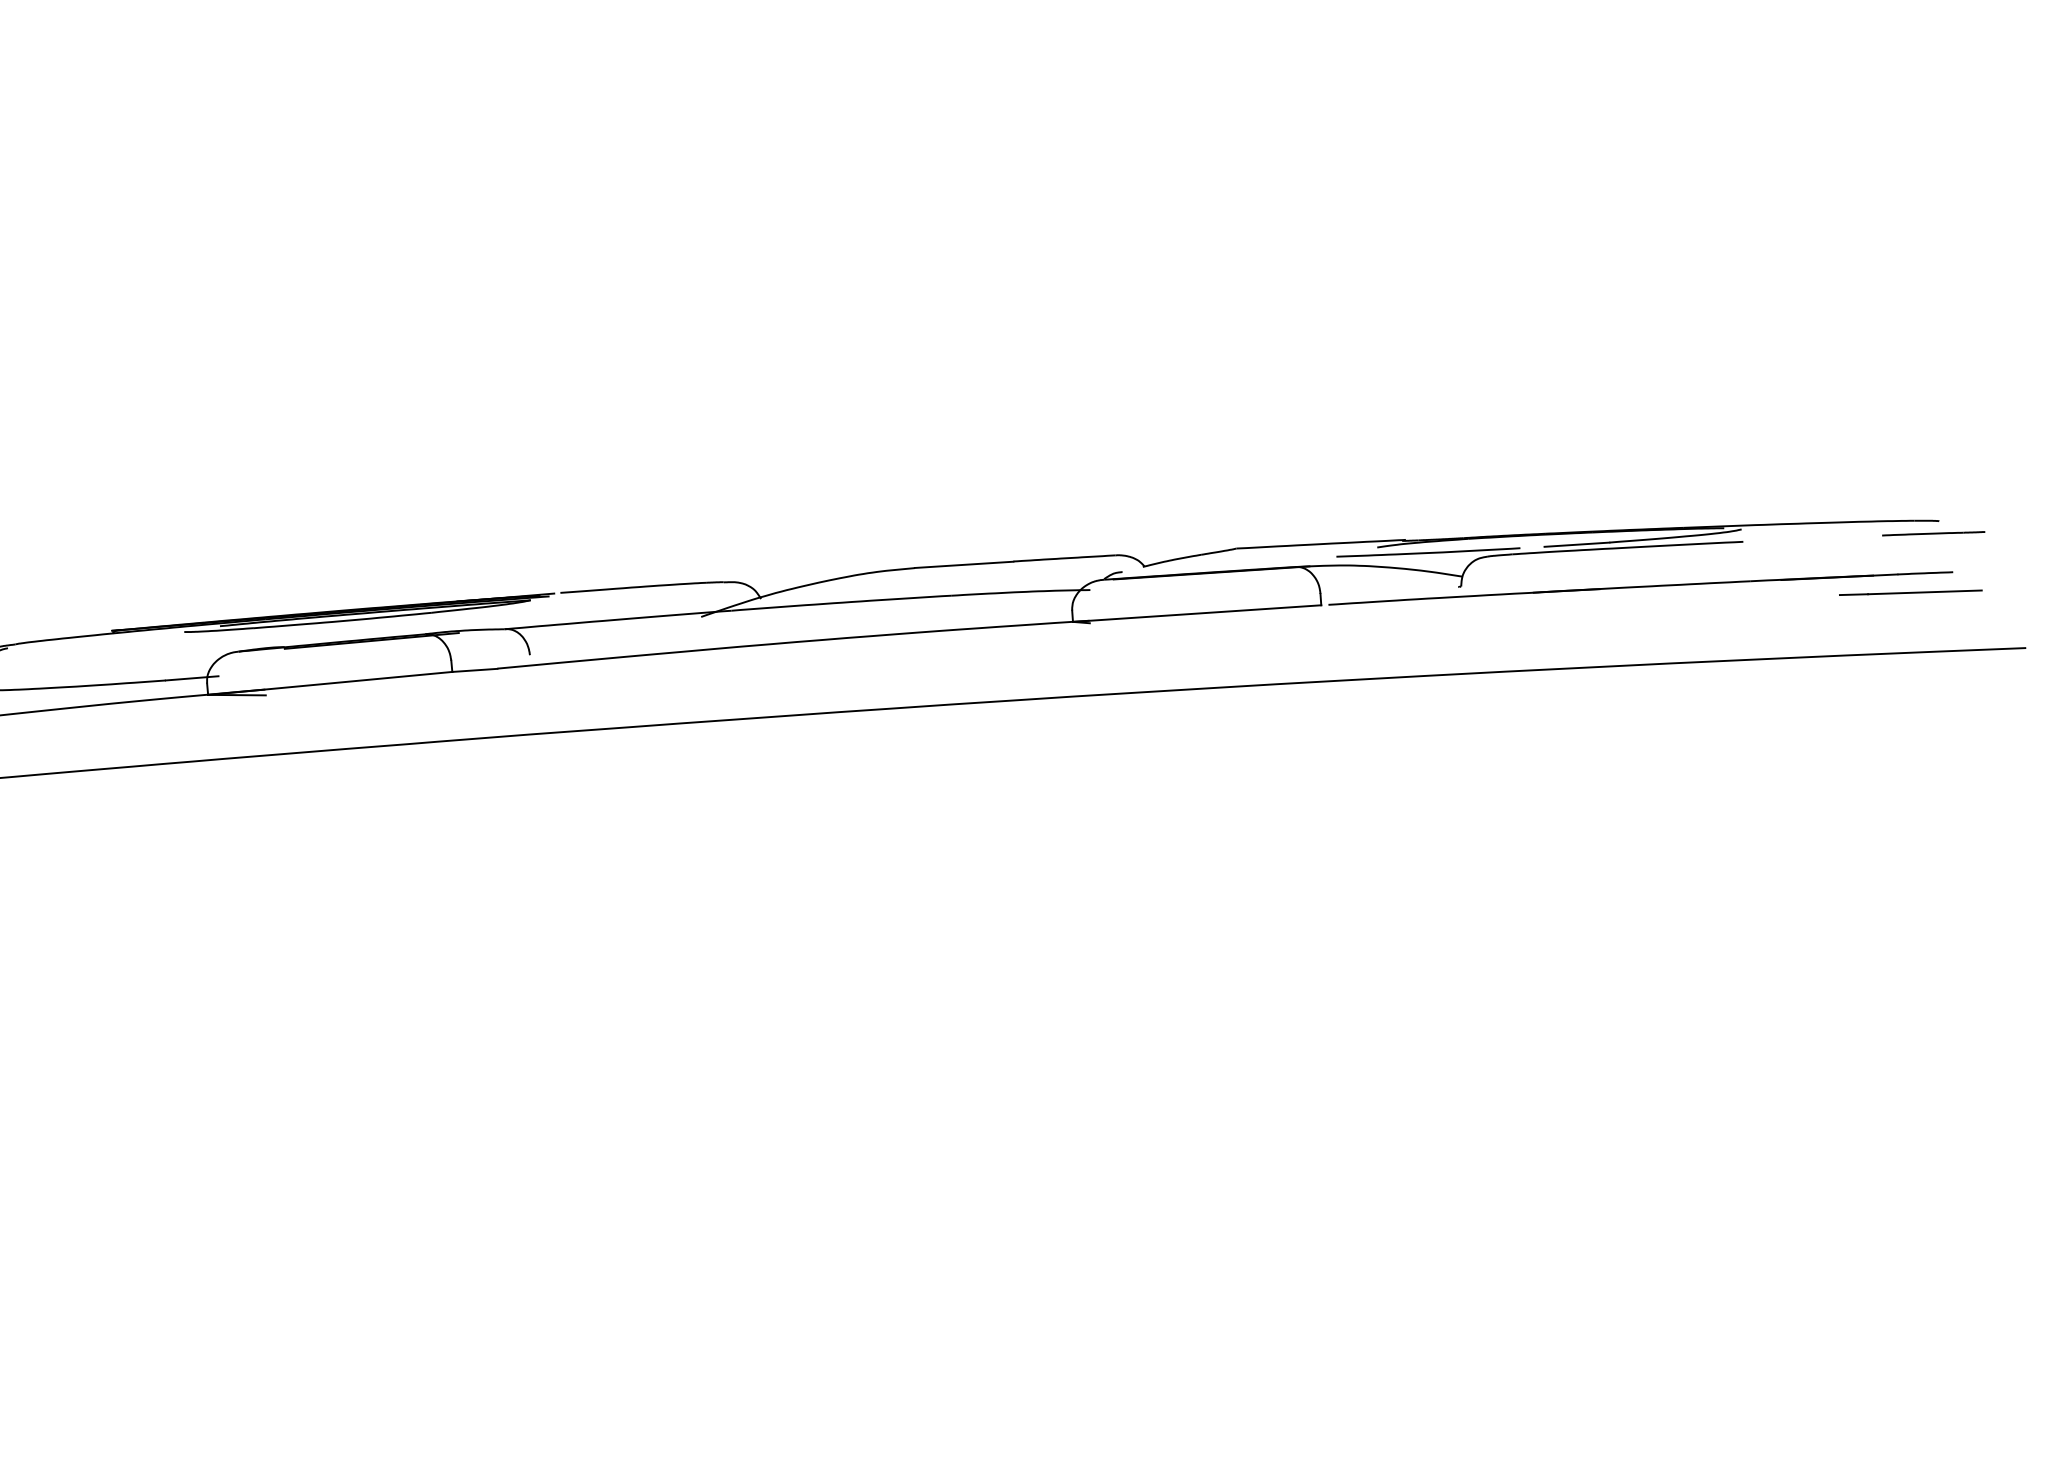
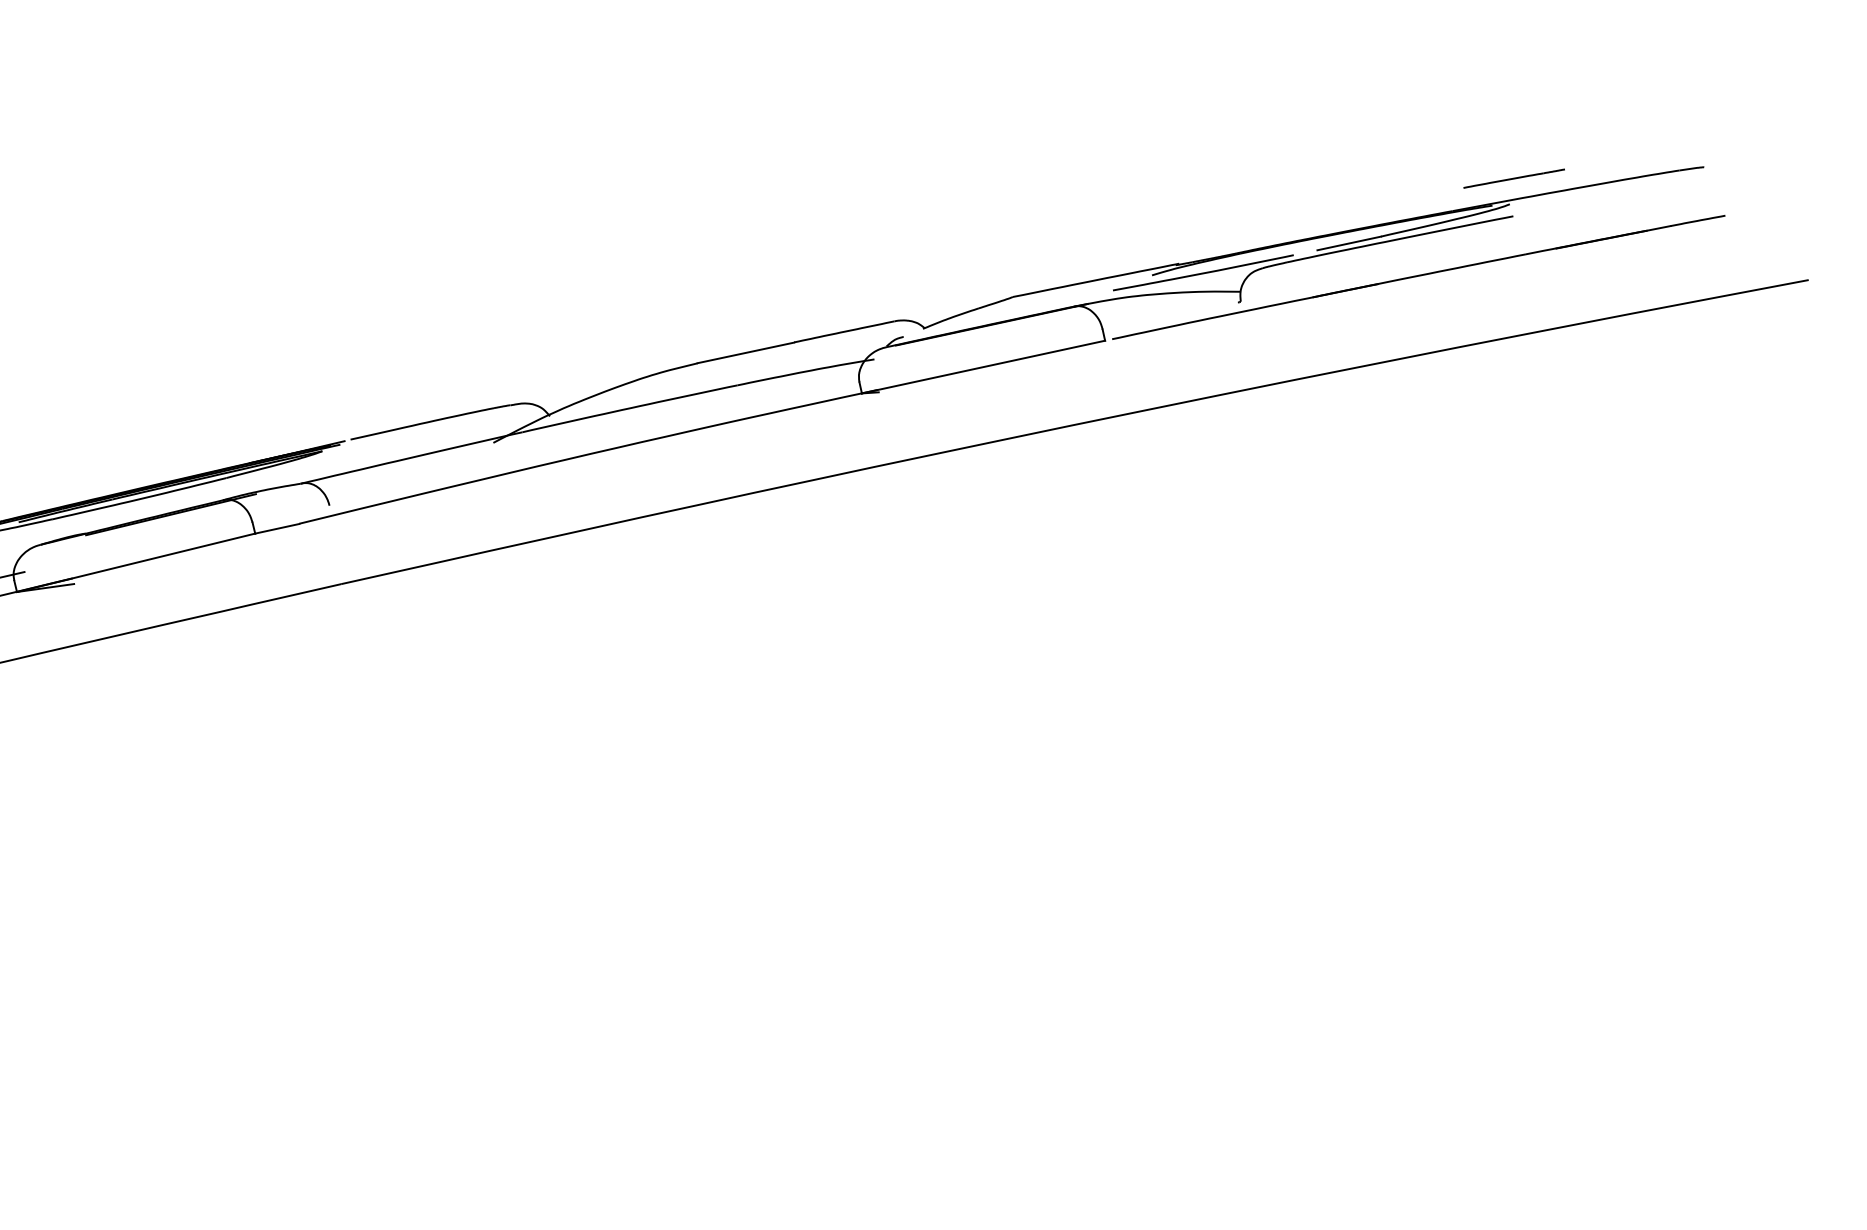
line: (1933, 533) -> (1514, 178), moved
line: (1910, 592) -> (1686, 242), removed

